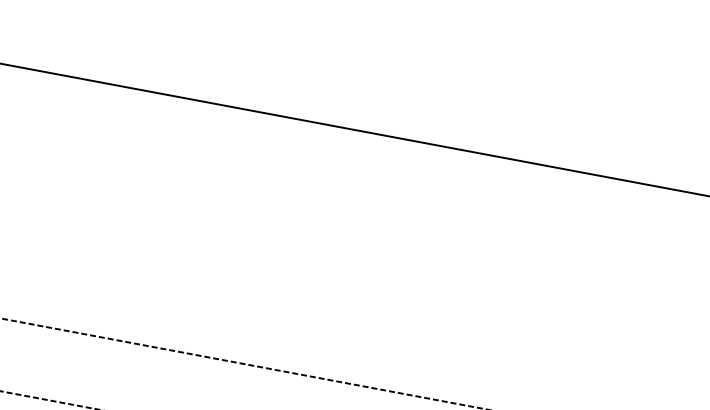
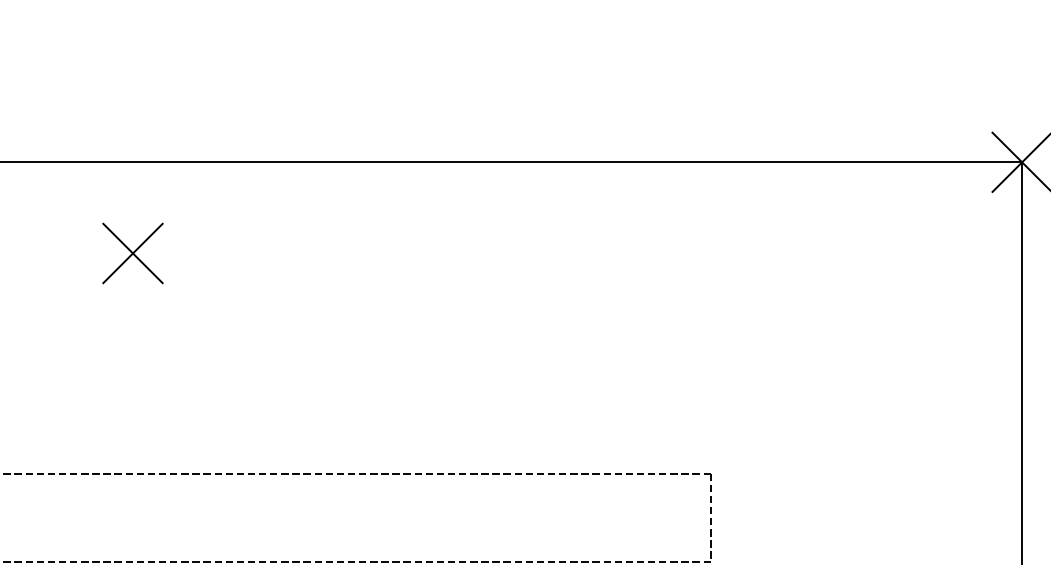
part: (154, 167) -> (132, 253), added

